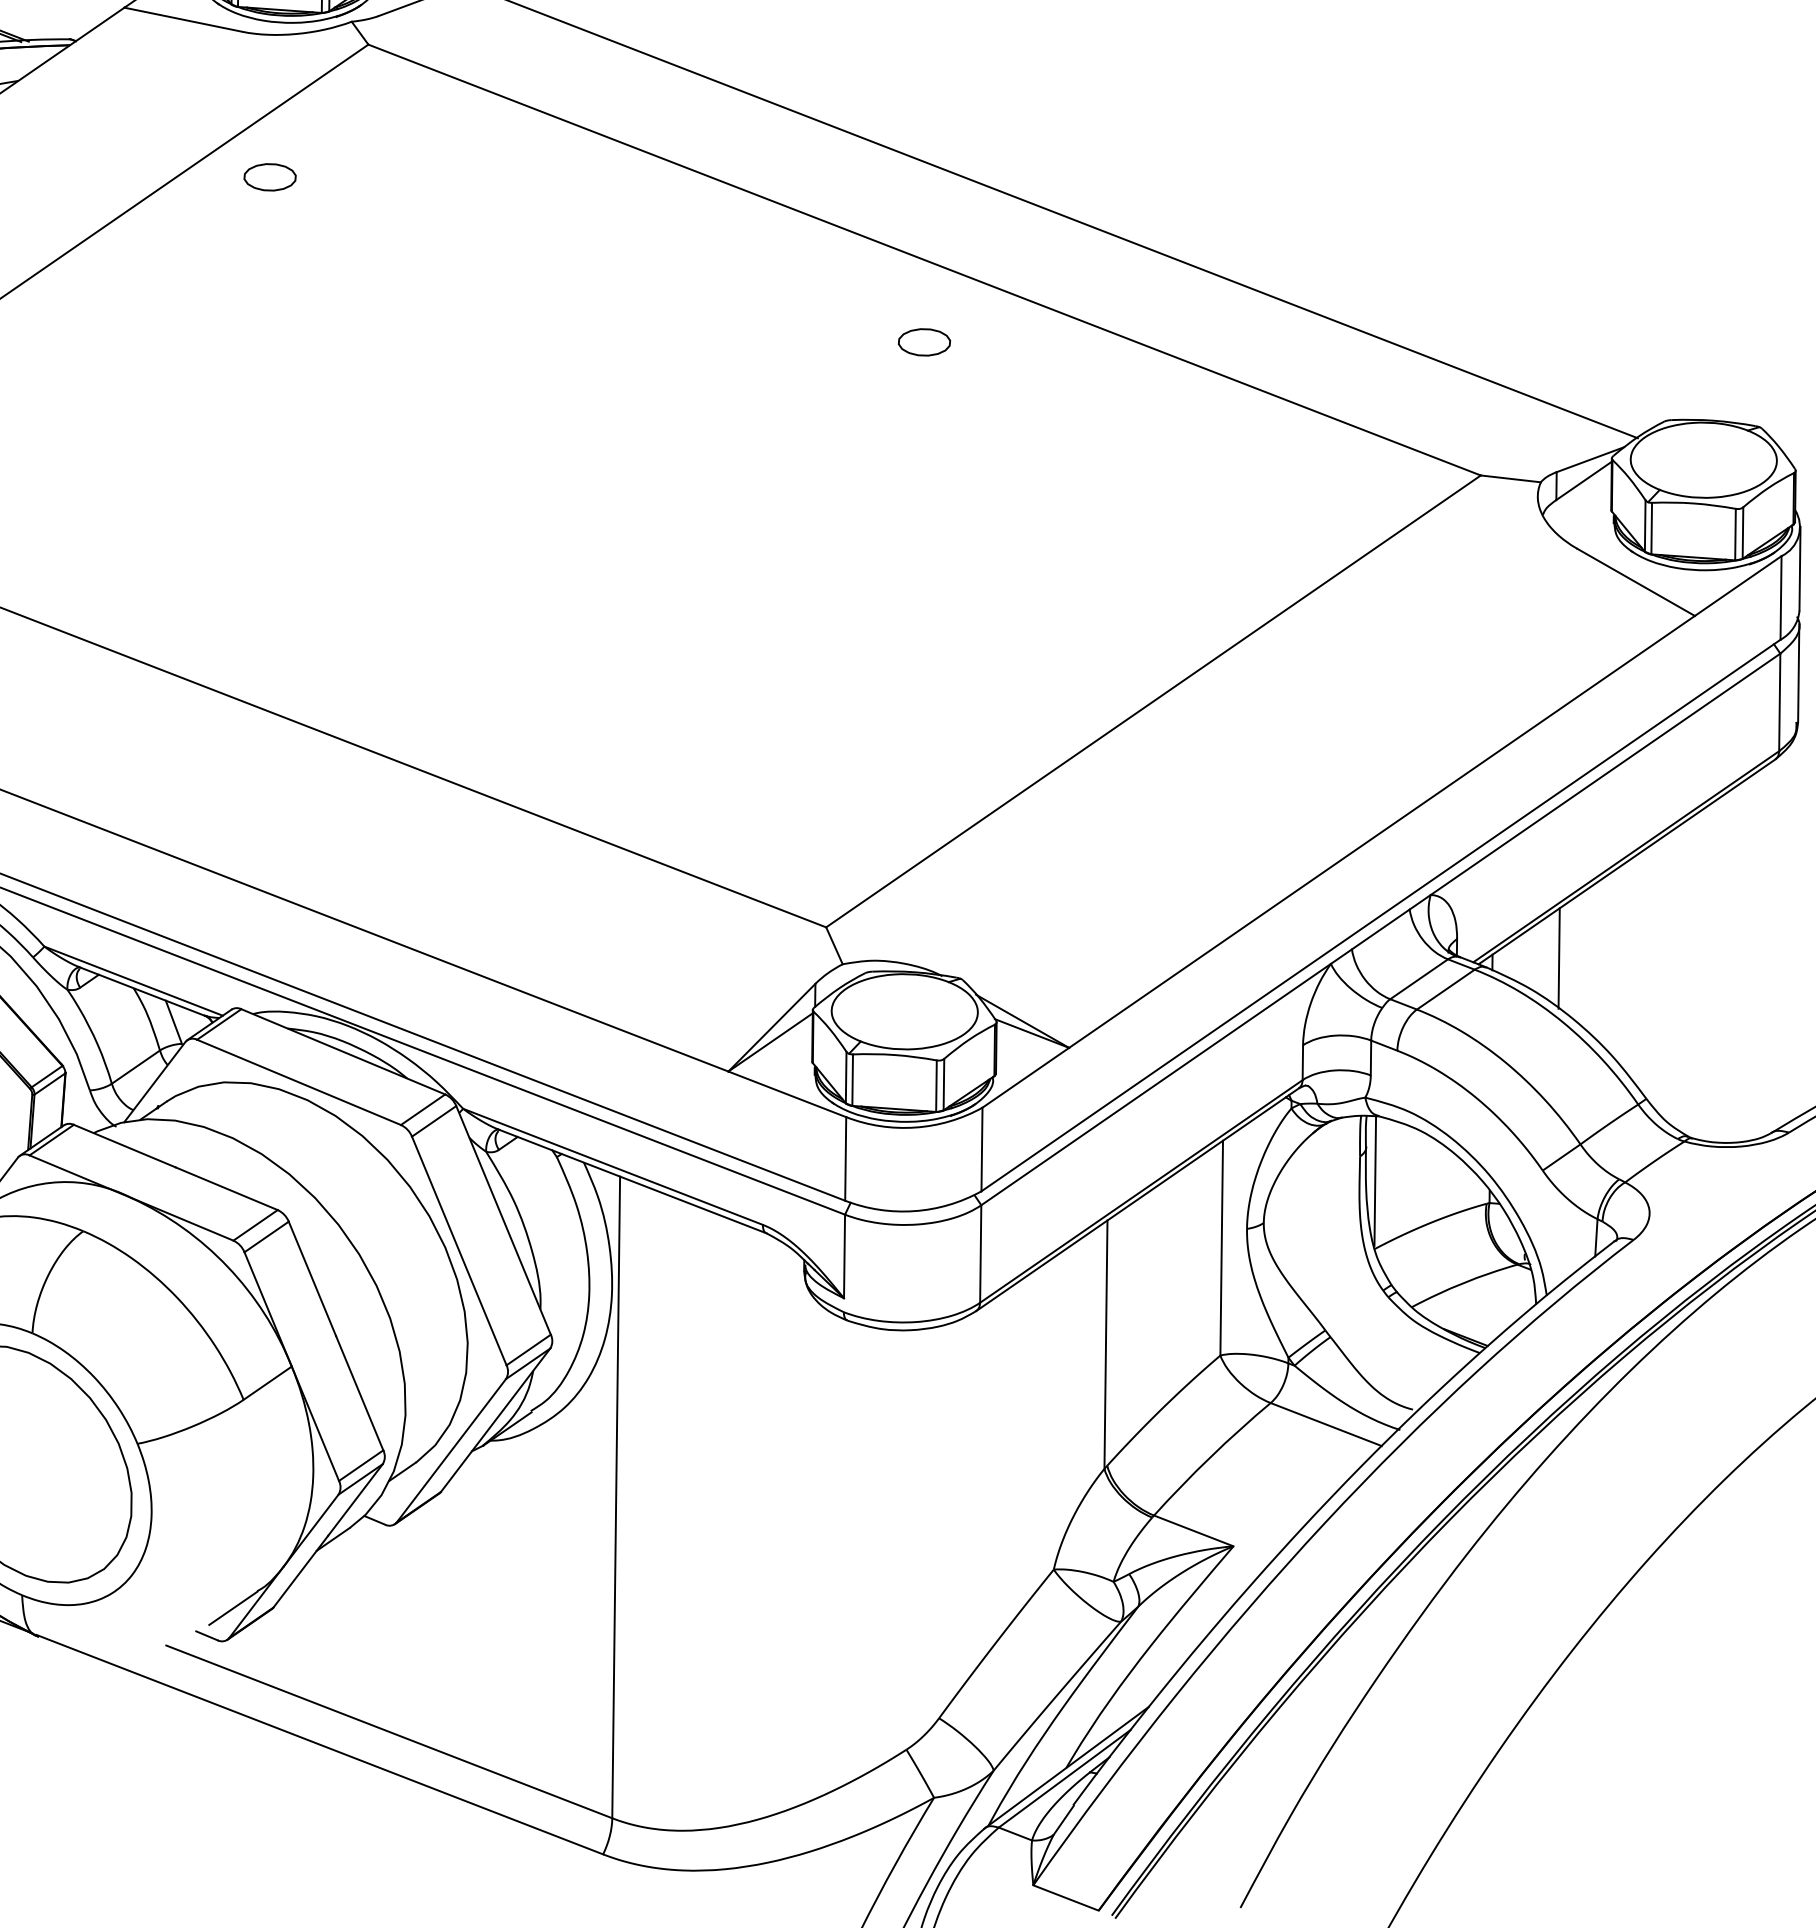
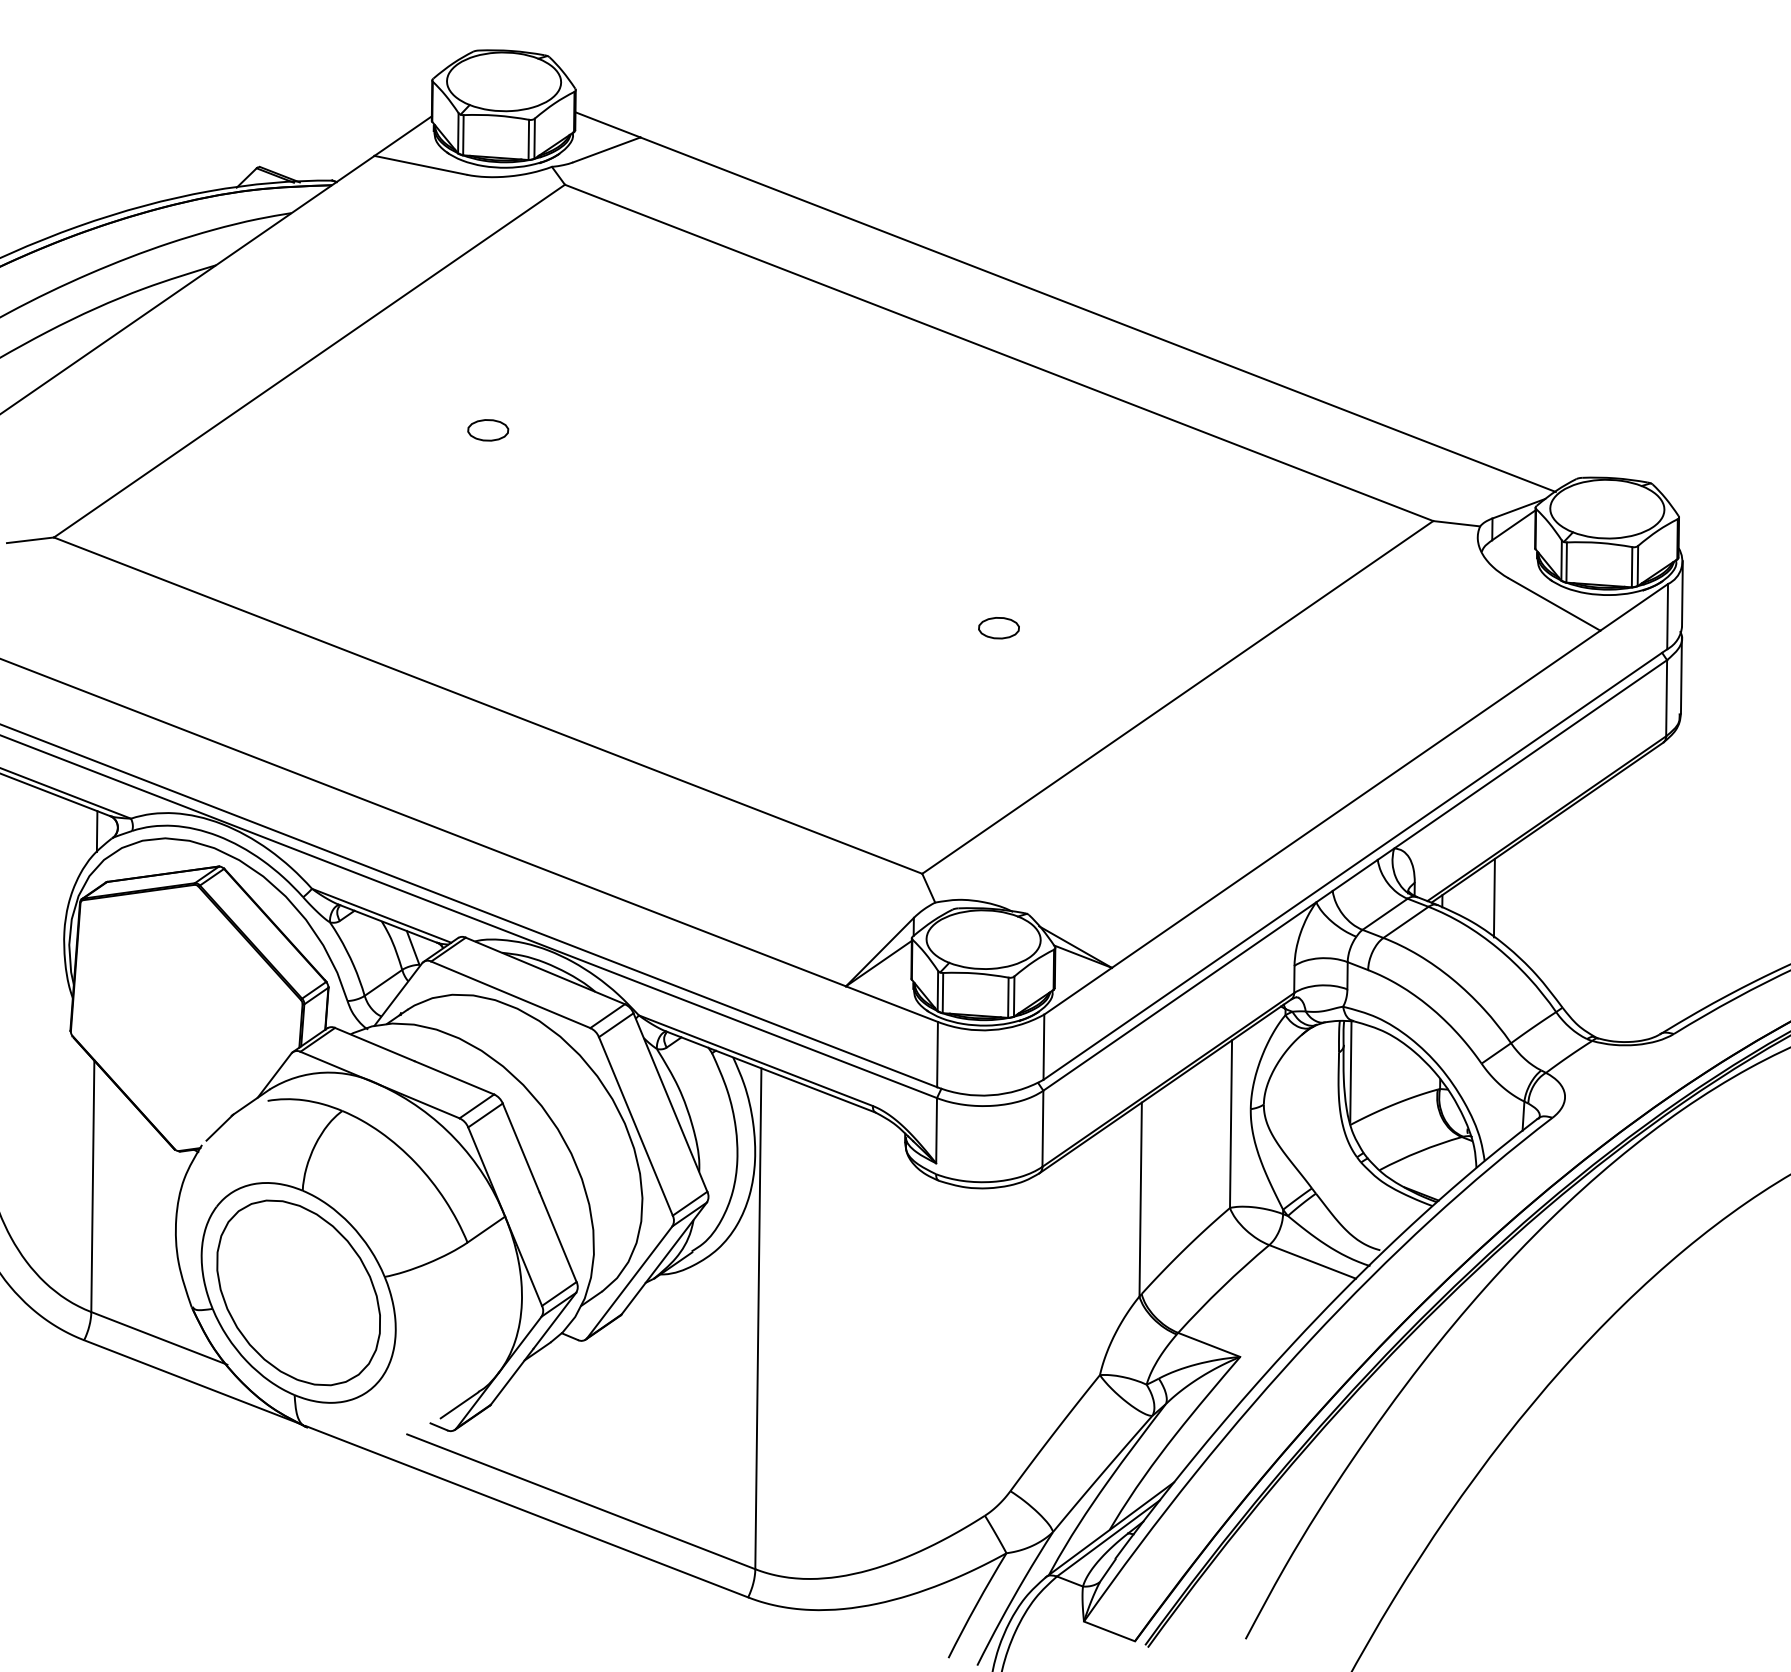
part: (270, 177) -> (488, 430), moved
part: (923, 342) -> (998, 628), moved

